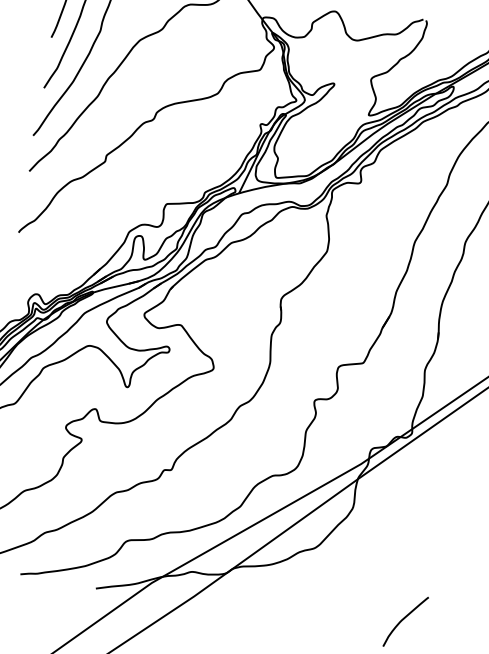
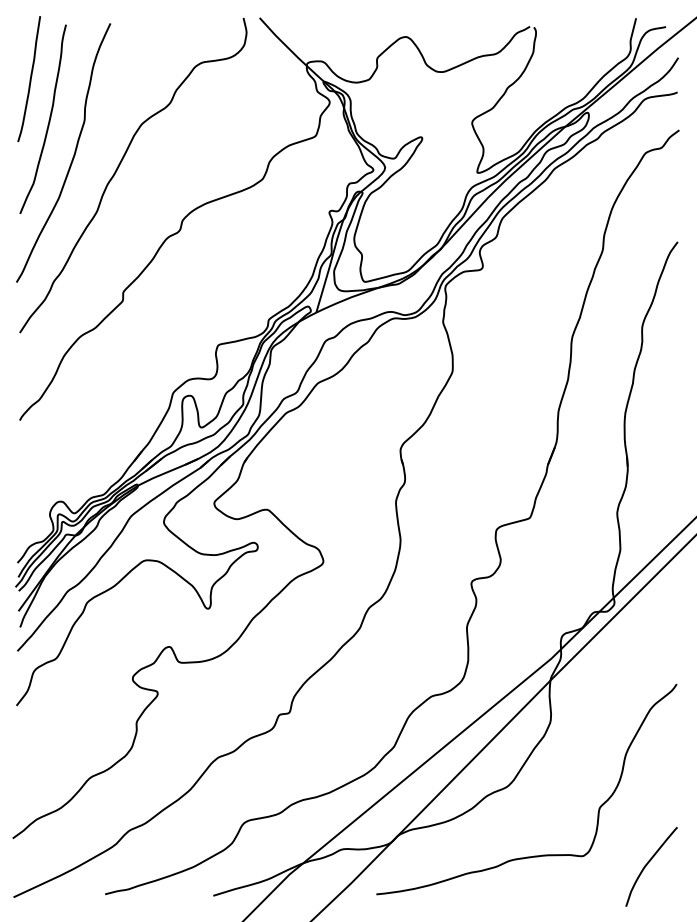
curve: (324, 599) -> (533, 855), added

